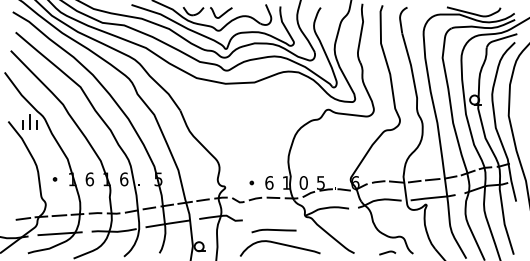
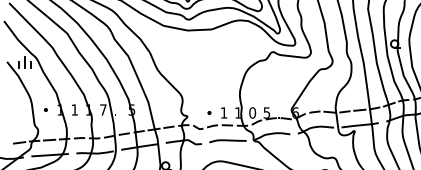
text: (89, 179) -> (74, 110), 6 -> 1
text: (124, 179) -> (103, 110), 6 -> 7
text: (269, 182) -> (224, 112), 6 -> 1
curve: (273, 230) -> (227, 140), moved

